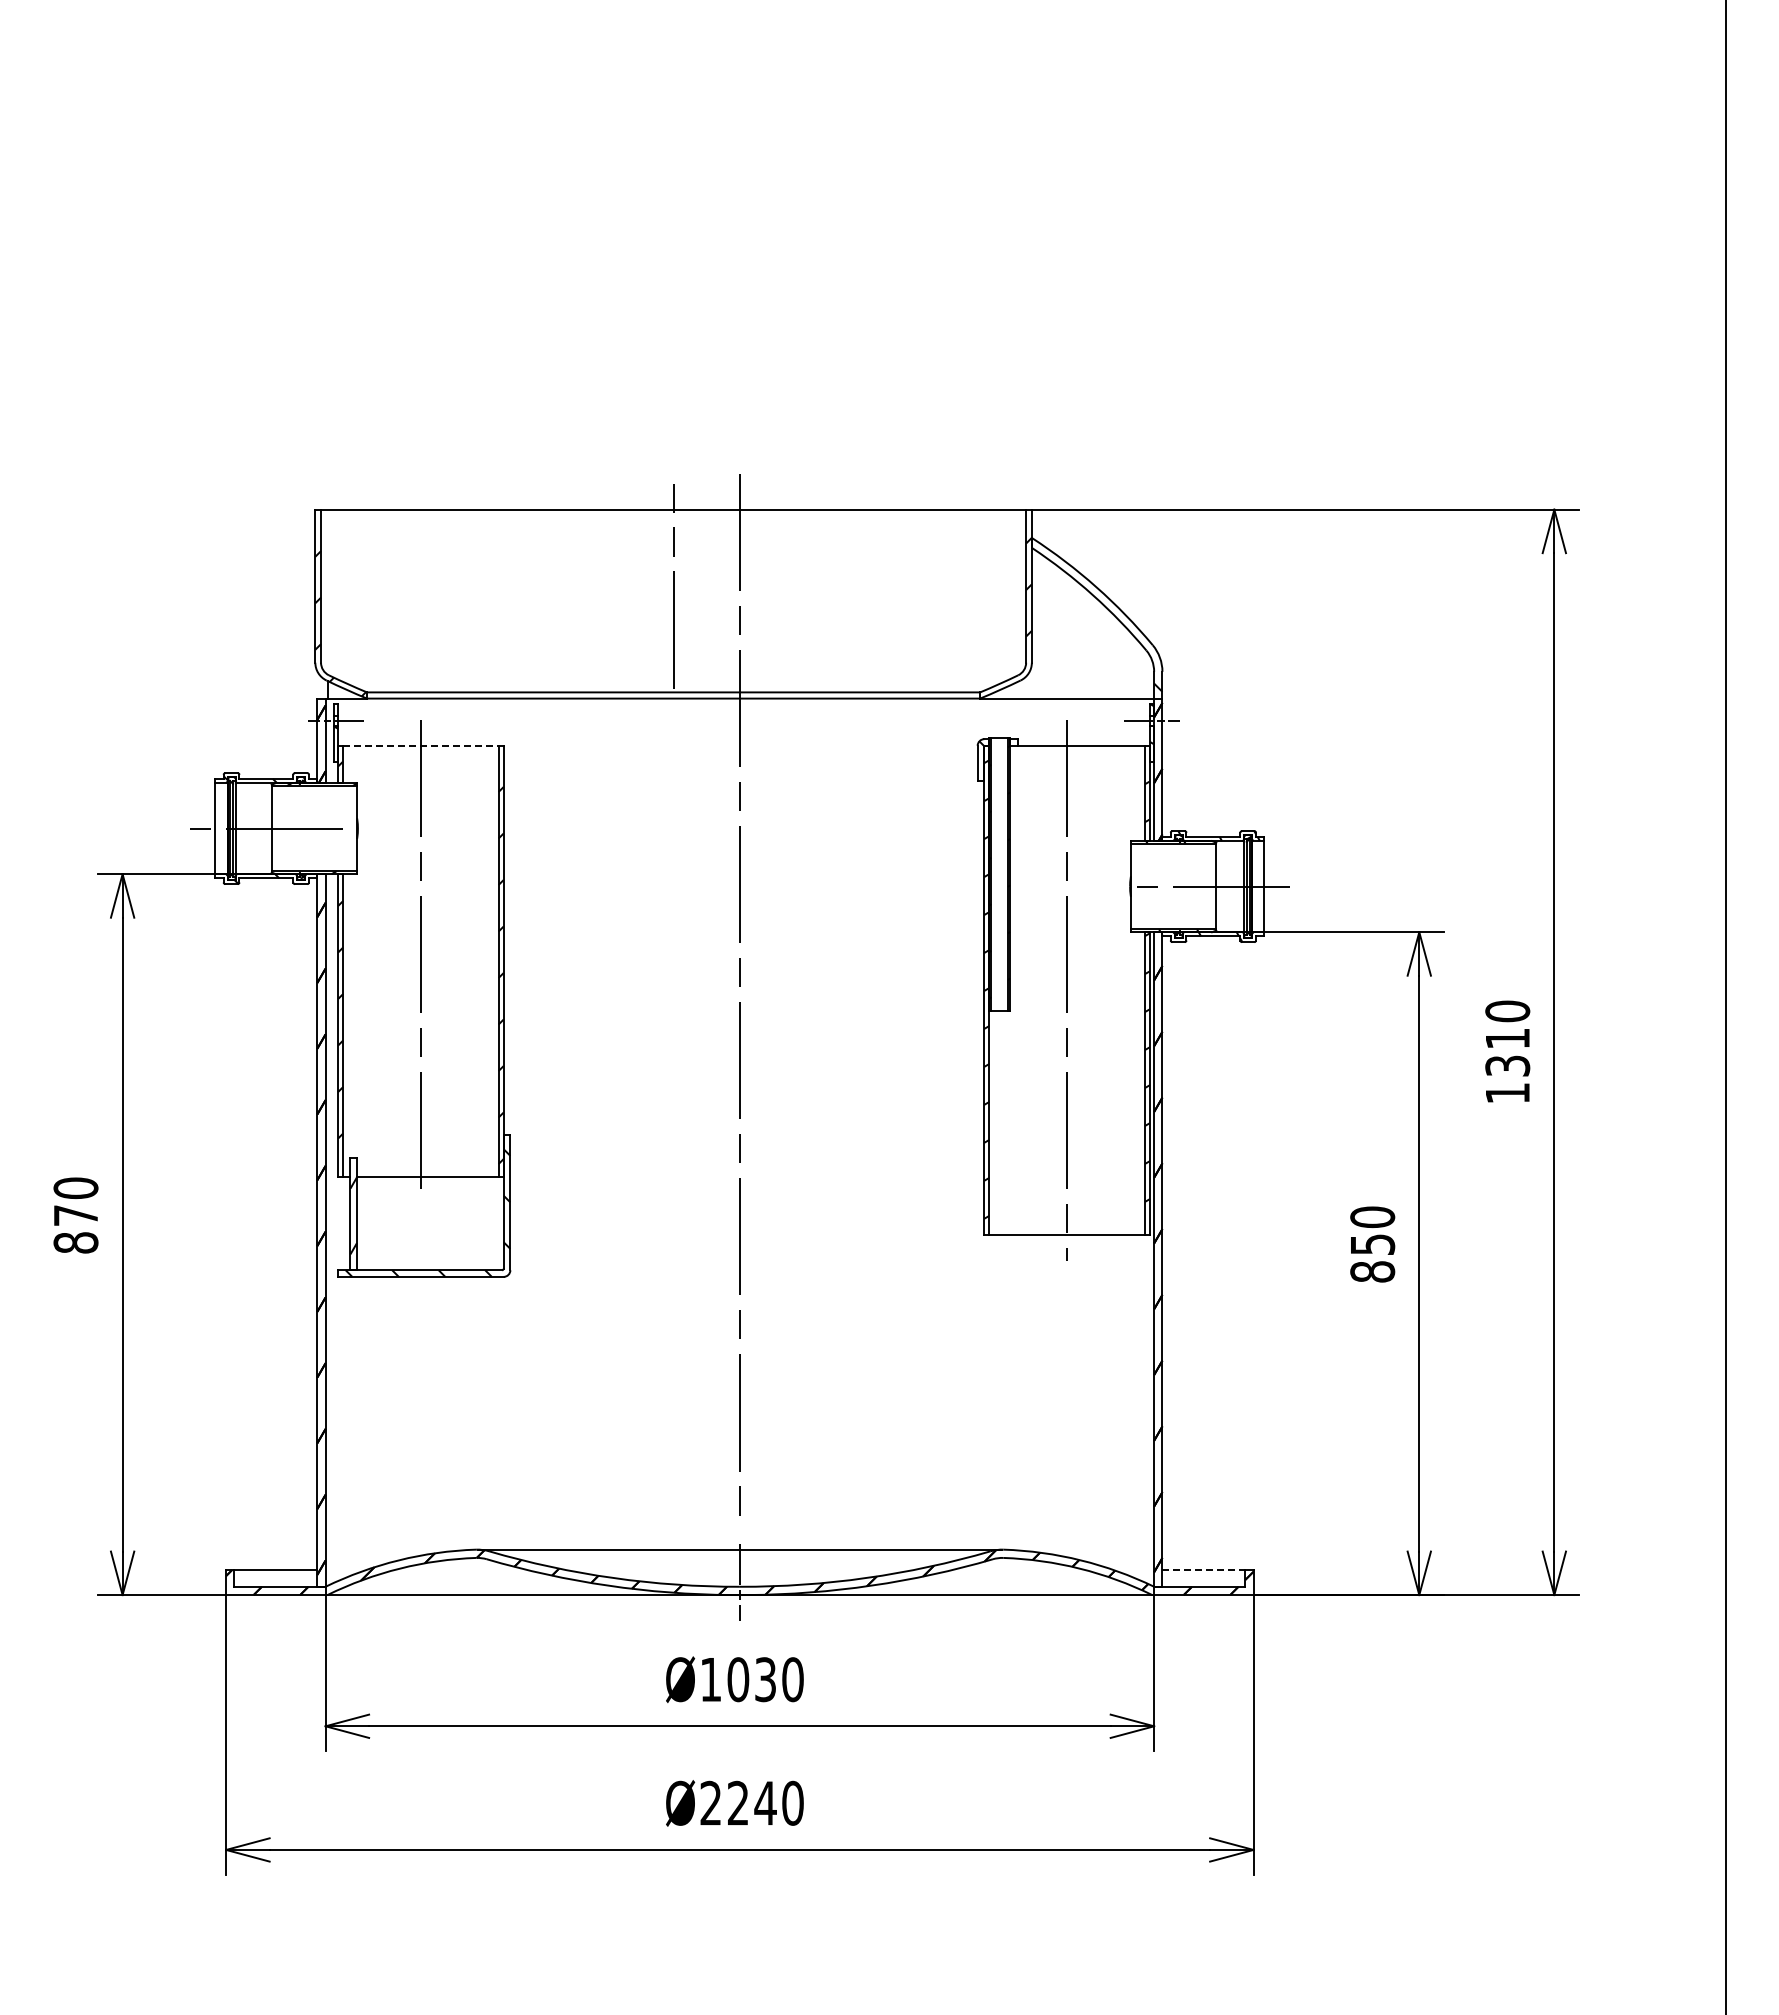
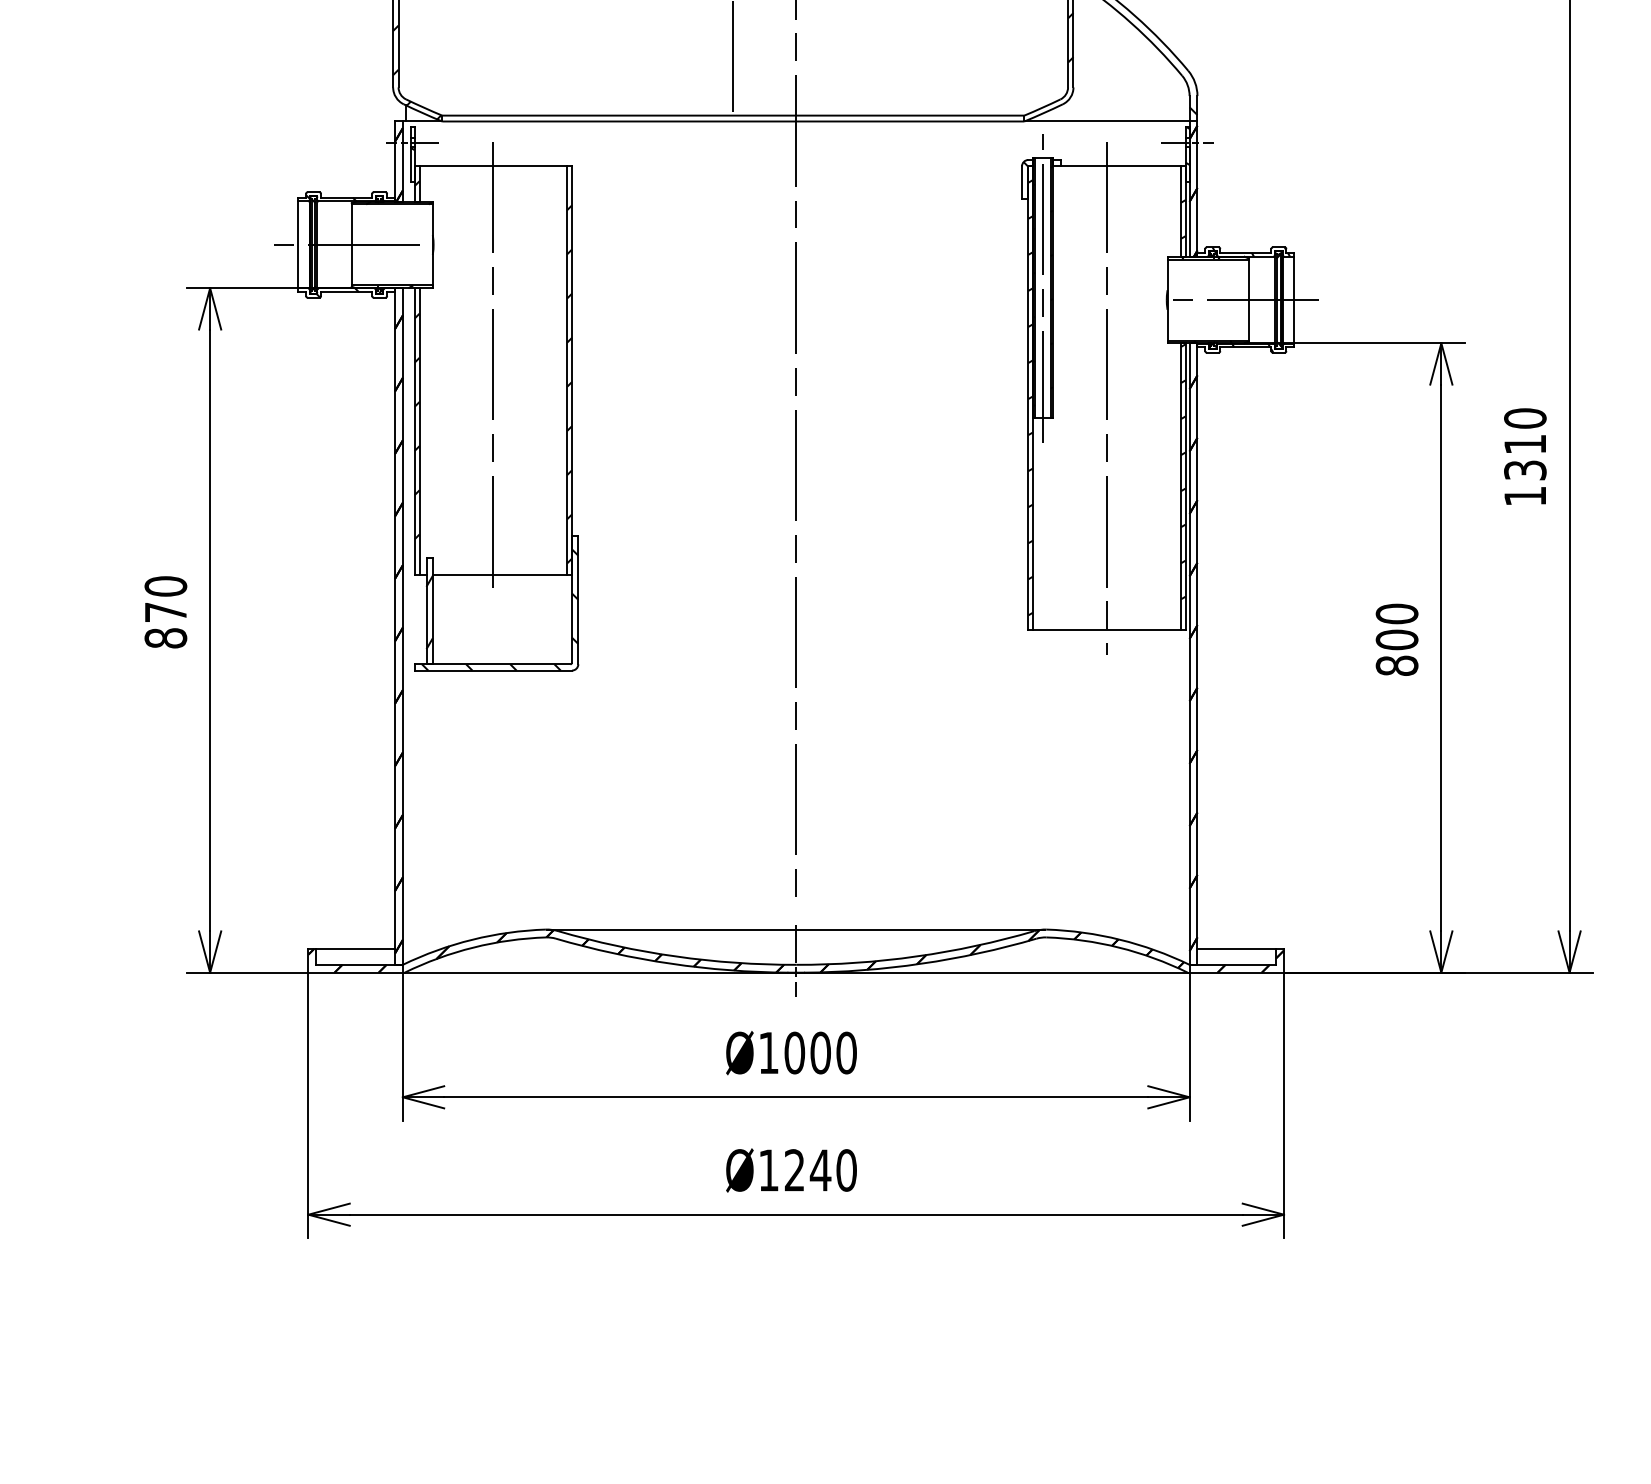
line: (420, 745) -> (492, 166), dashed -> solid
line: (999, 873) -> (1042, 287), added
text: (1372, 1244) -> (1396, 639), 850 -> 800
line: (1204, 1570) -> (1237, 949), dashed -> solid
text: (765, 1679) -> (820, 1052), Ø1030 -> Ø1000
text: (710, 1802) -> (768, 1169), Ø2240 -> Ø1240

